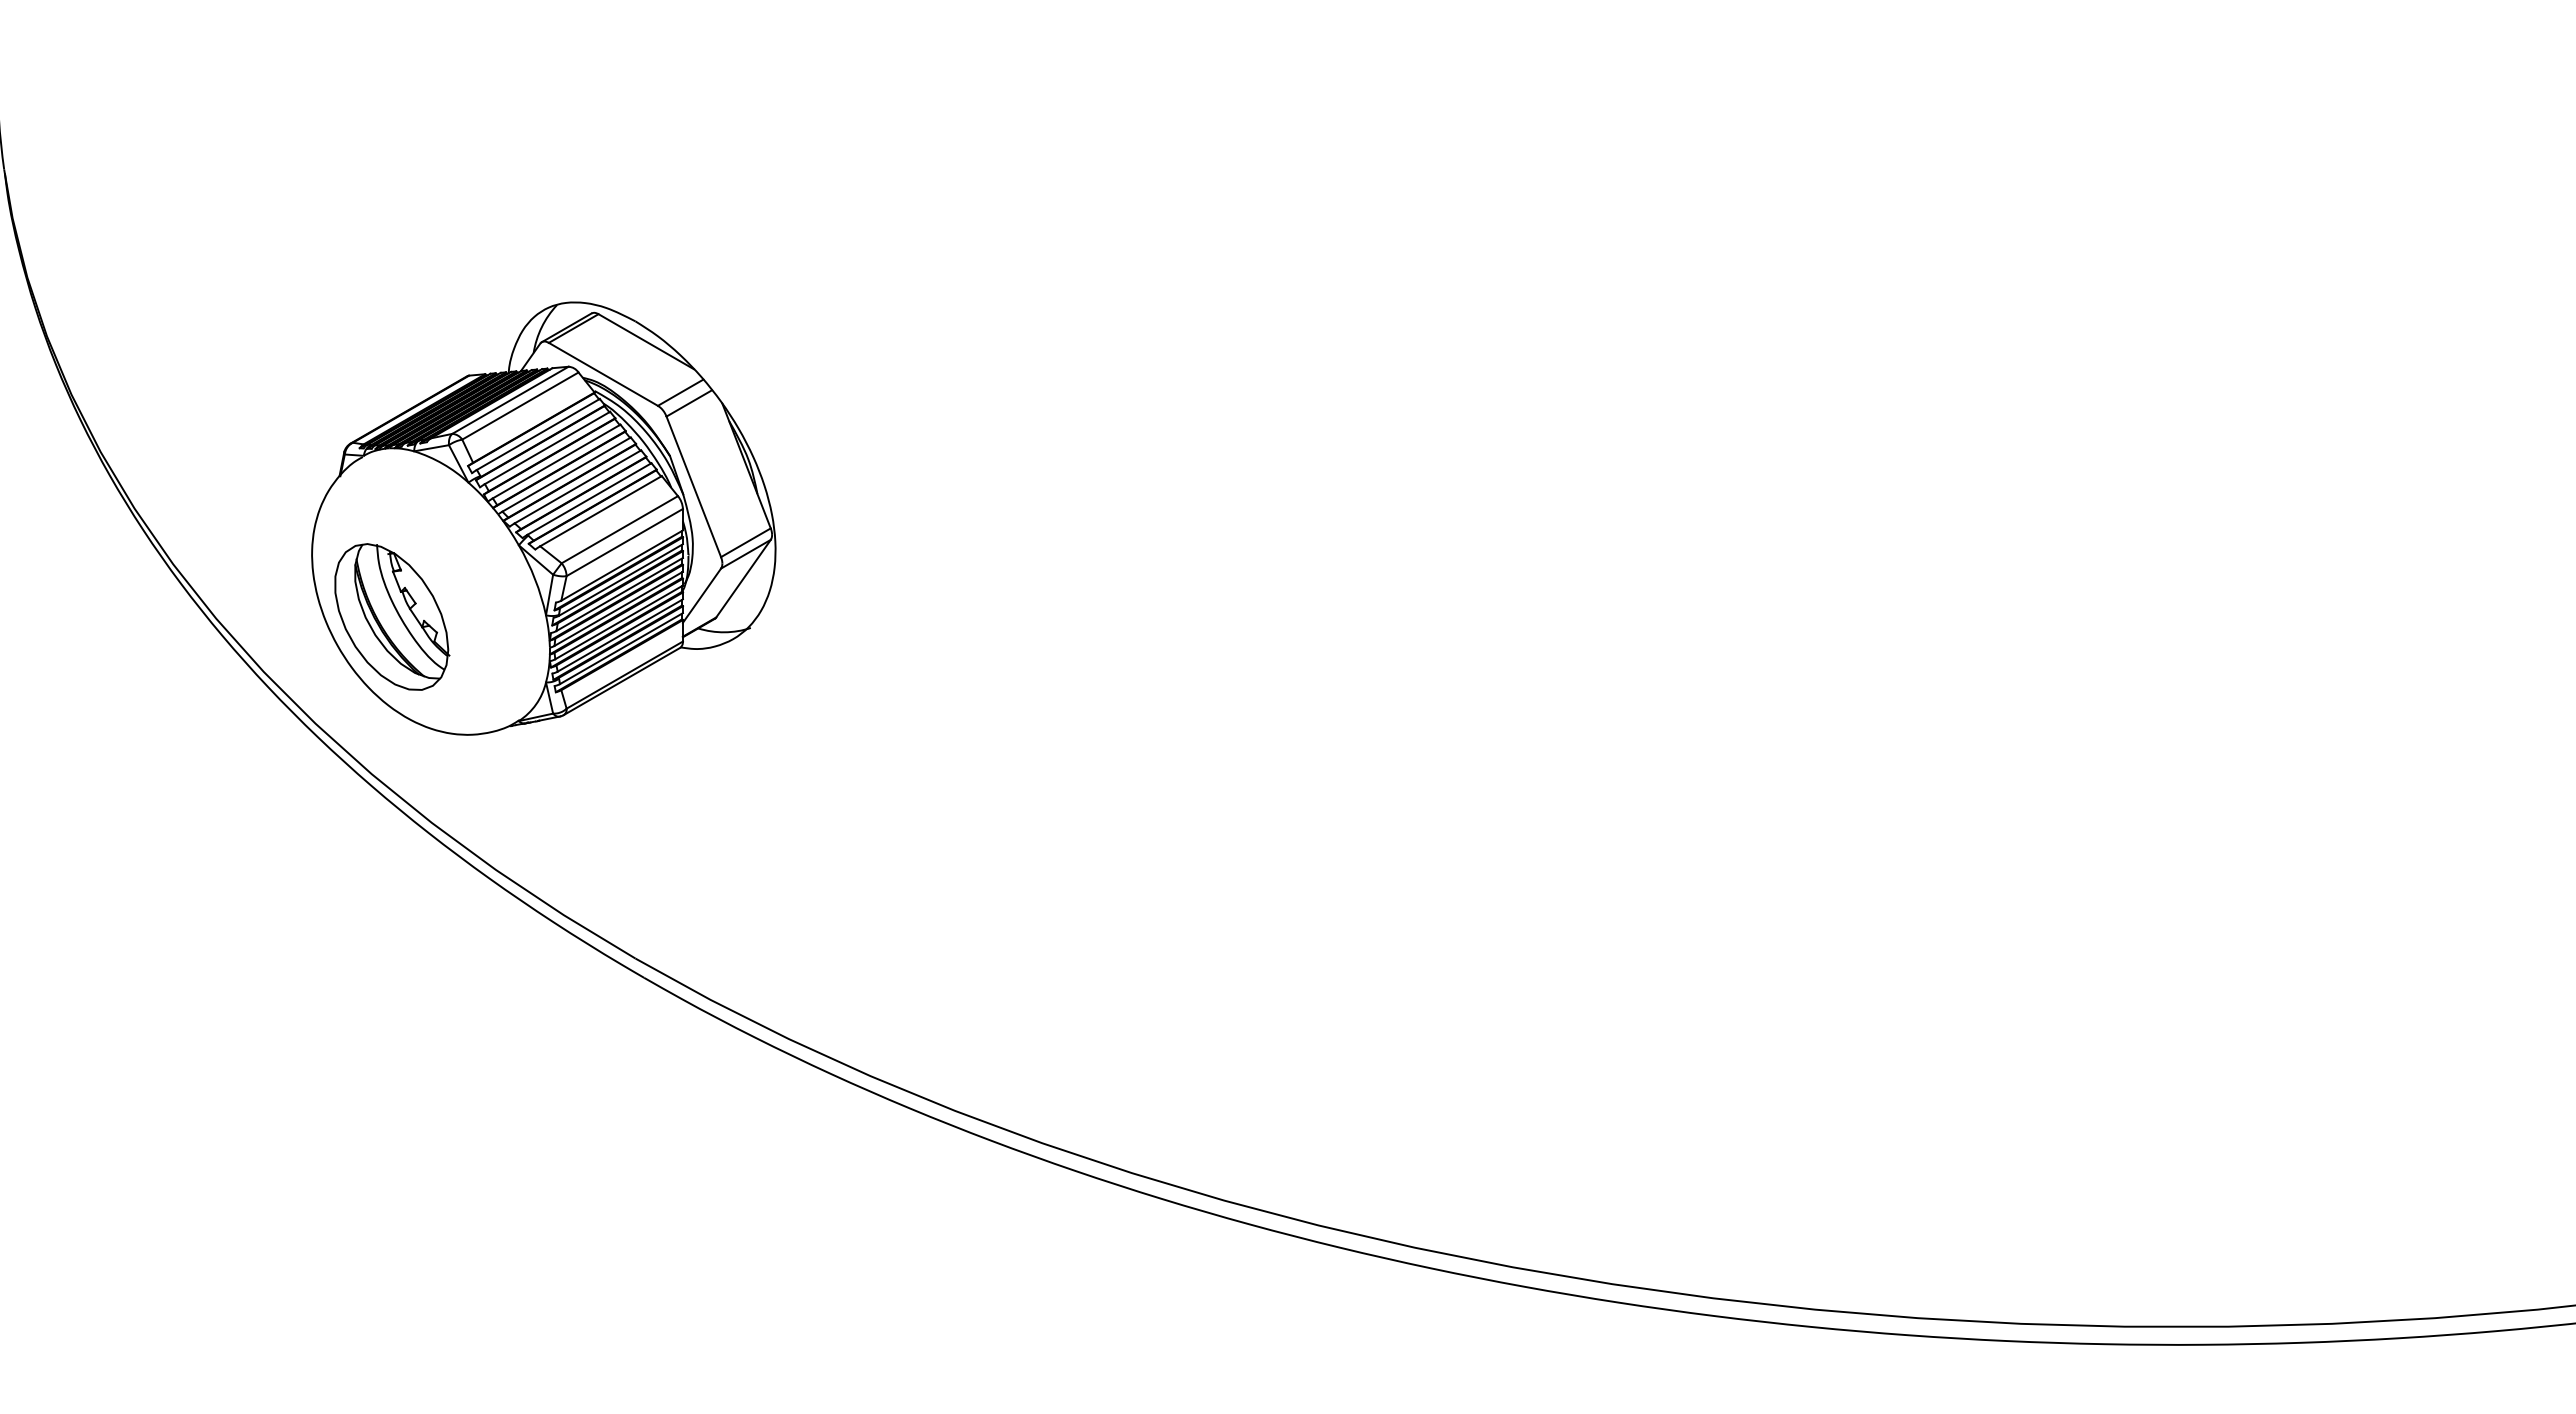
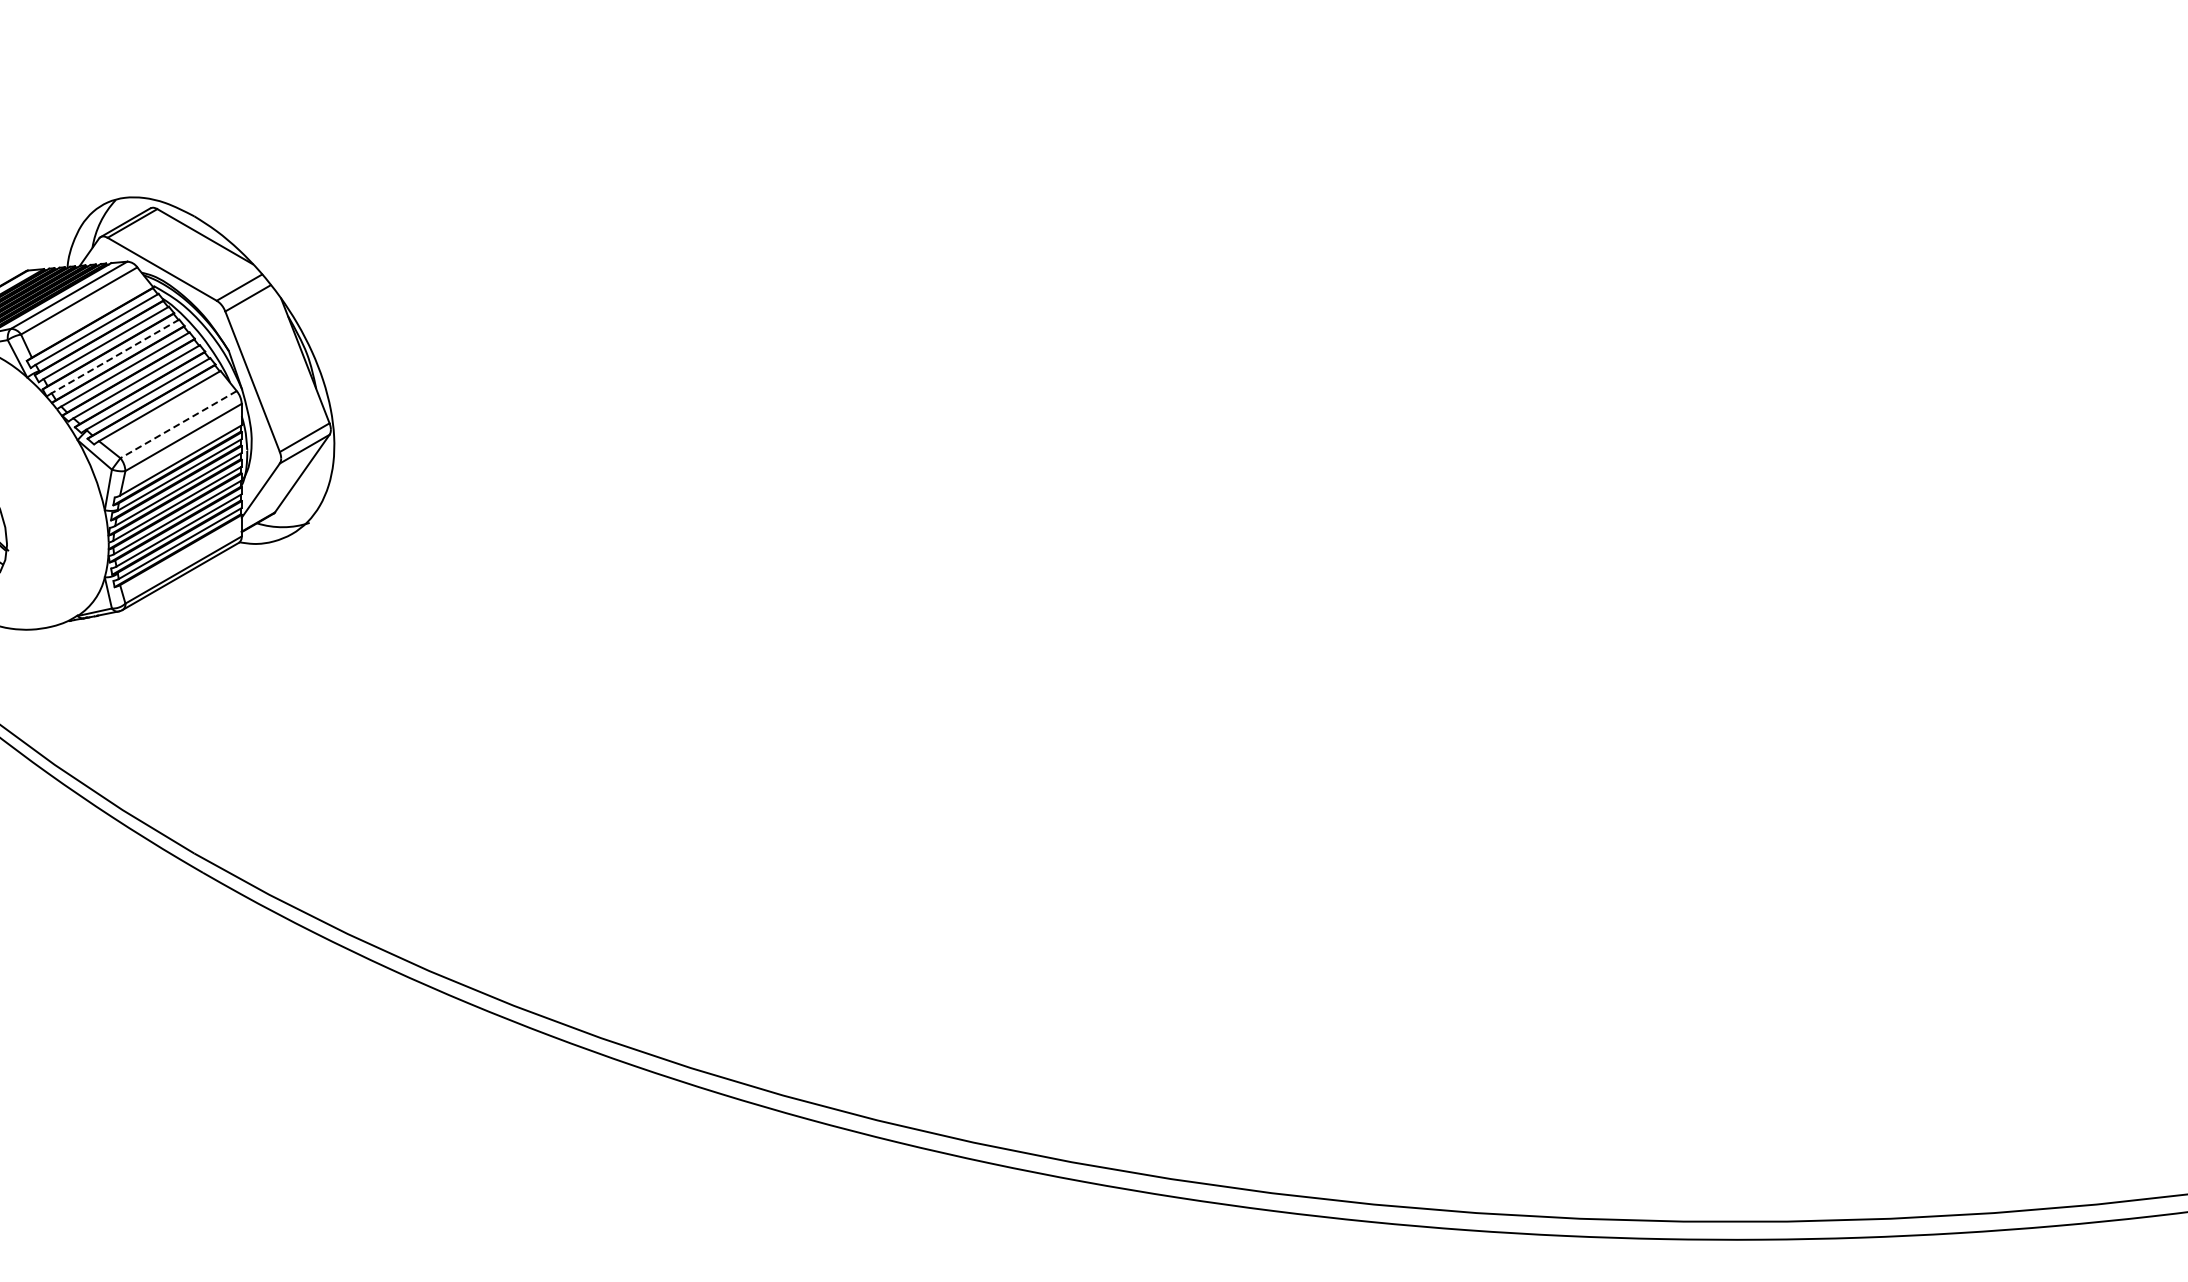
line: (556, 461) -> (115, 356), solid -> dashed
line: (619, 529) -> (178, 424), solid -> dashed

